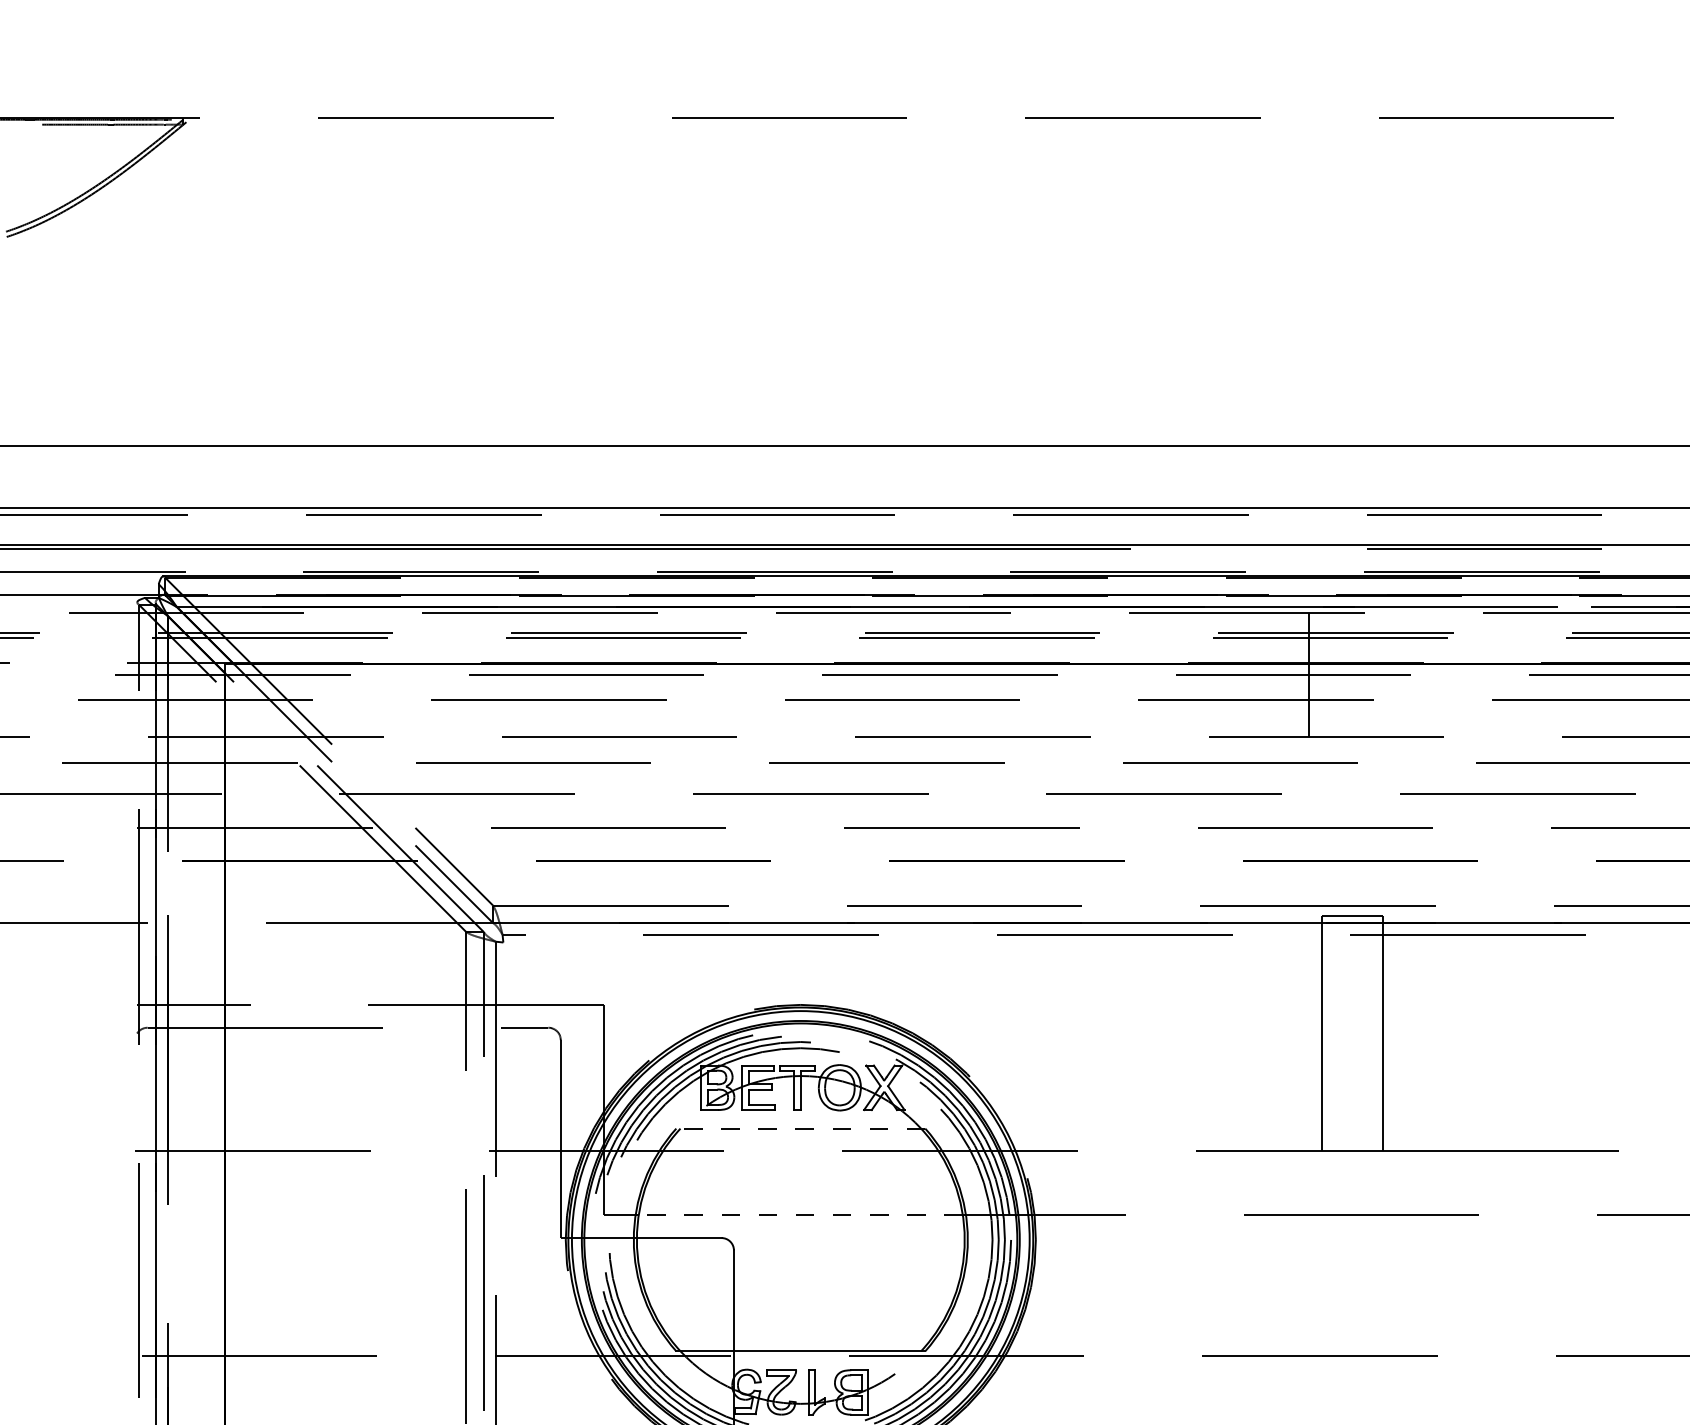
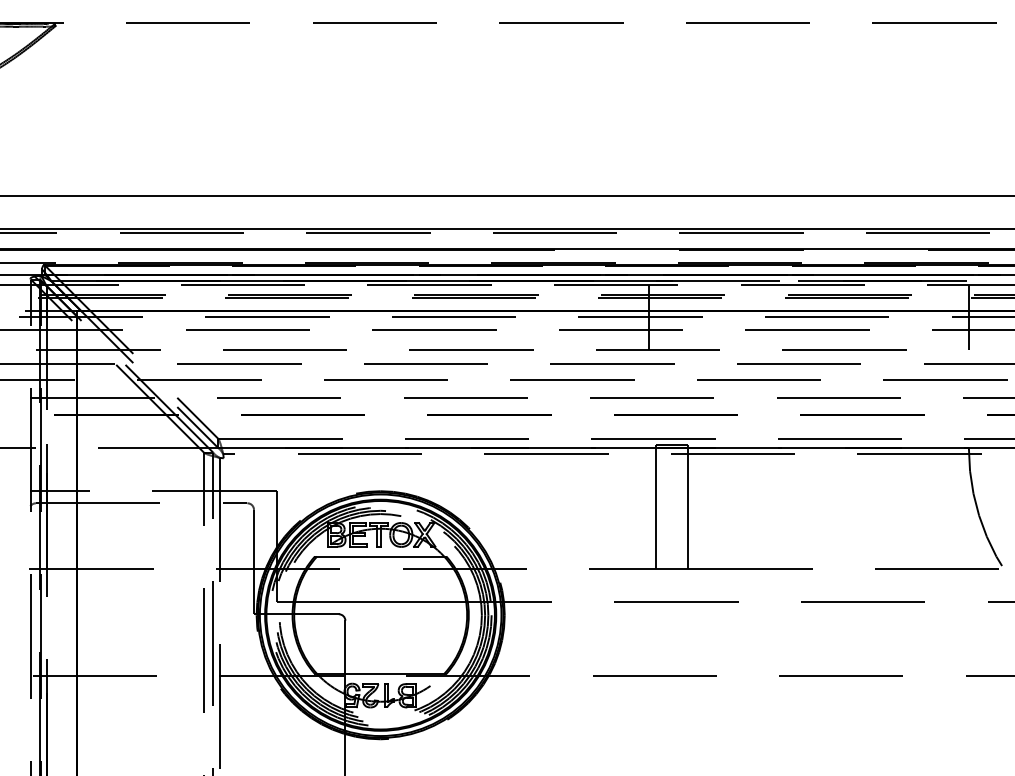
line: (800, 1128) -> (380, 556), dashed -> solid
line: (800, 1215) -> (380, 602), dashed -> solid

